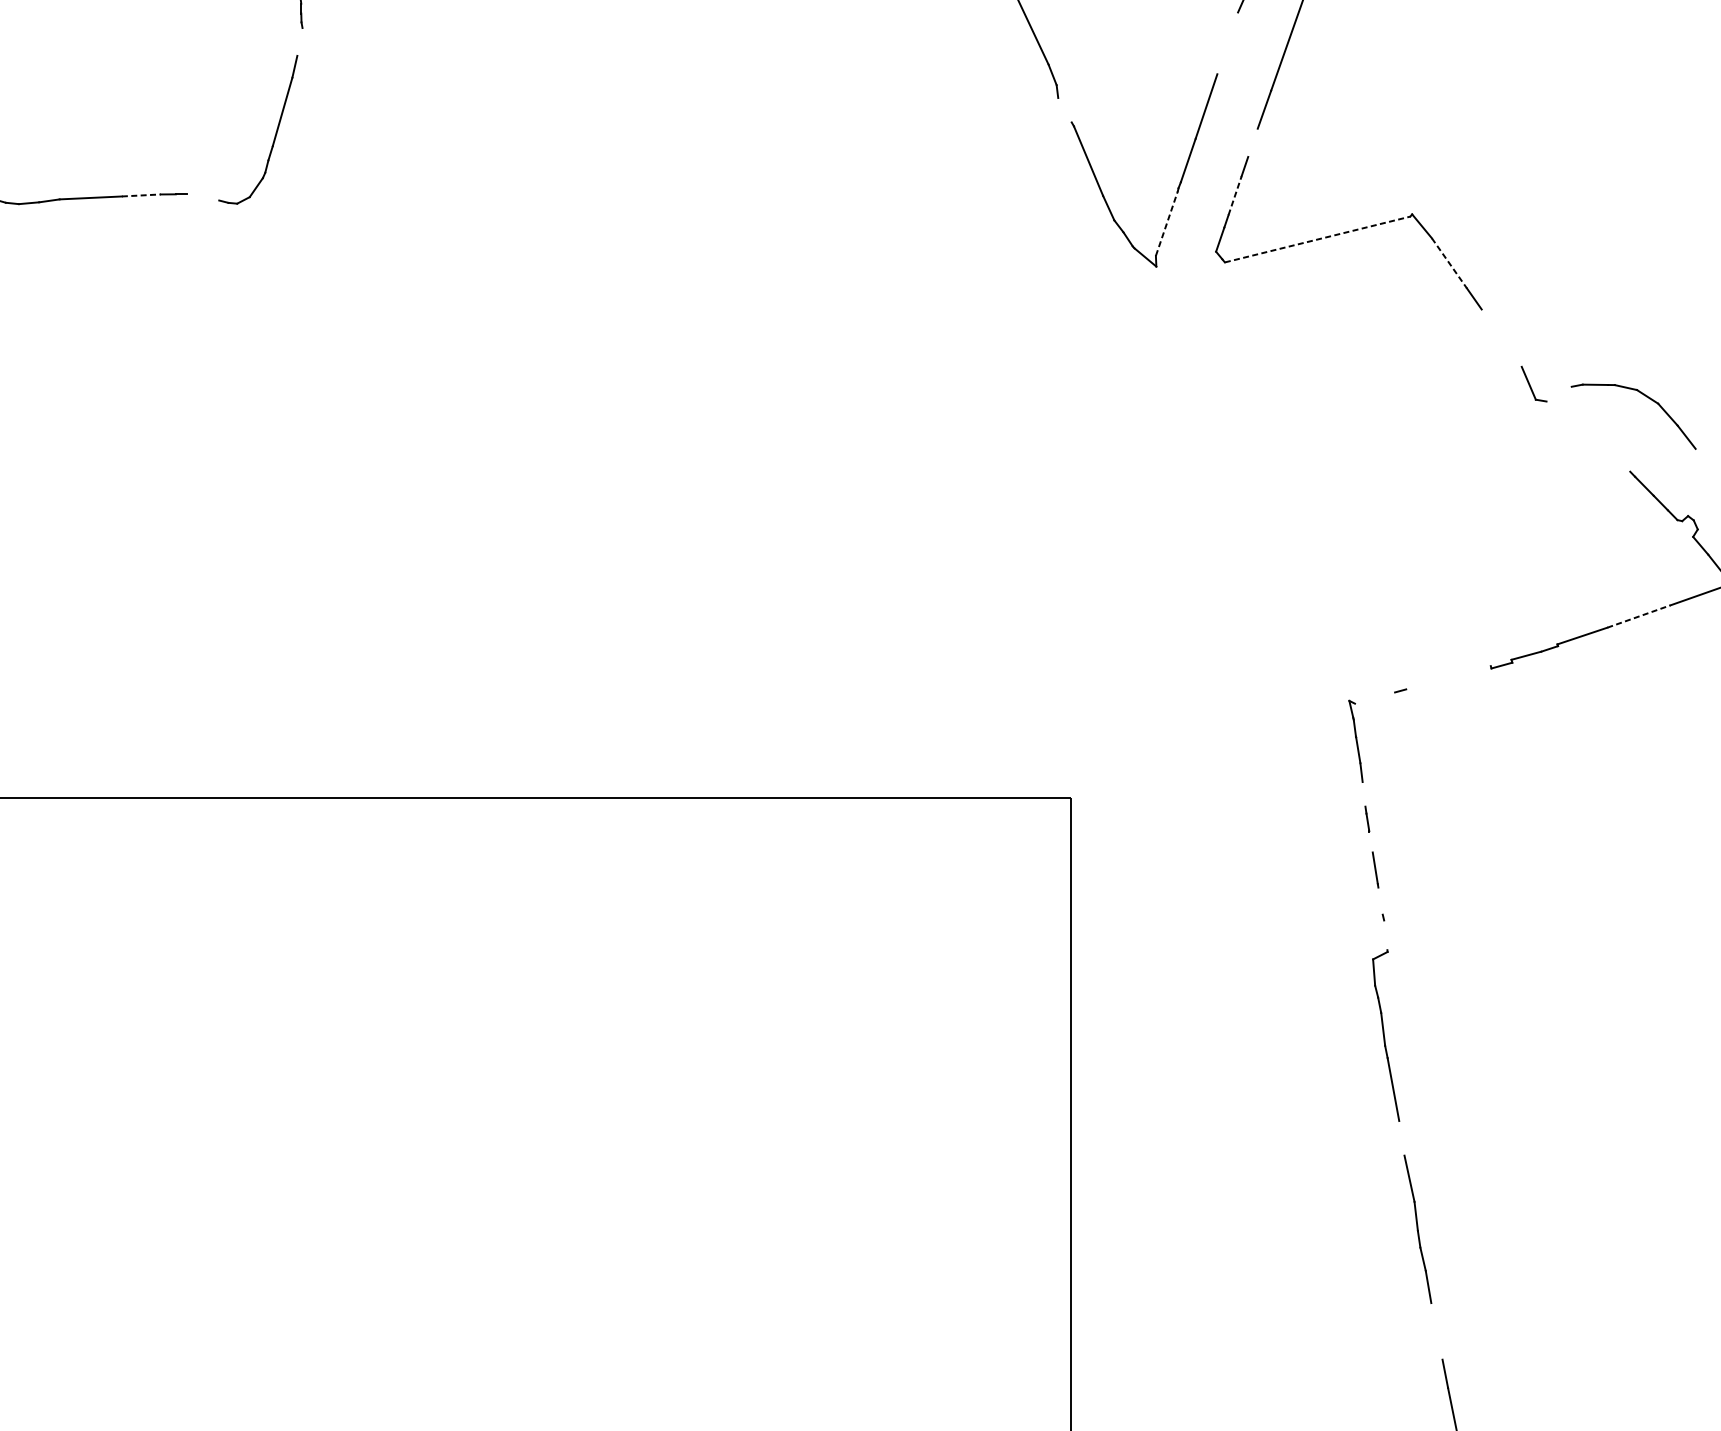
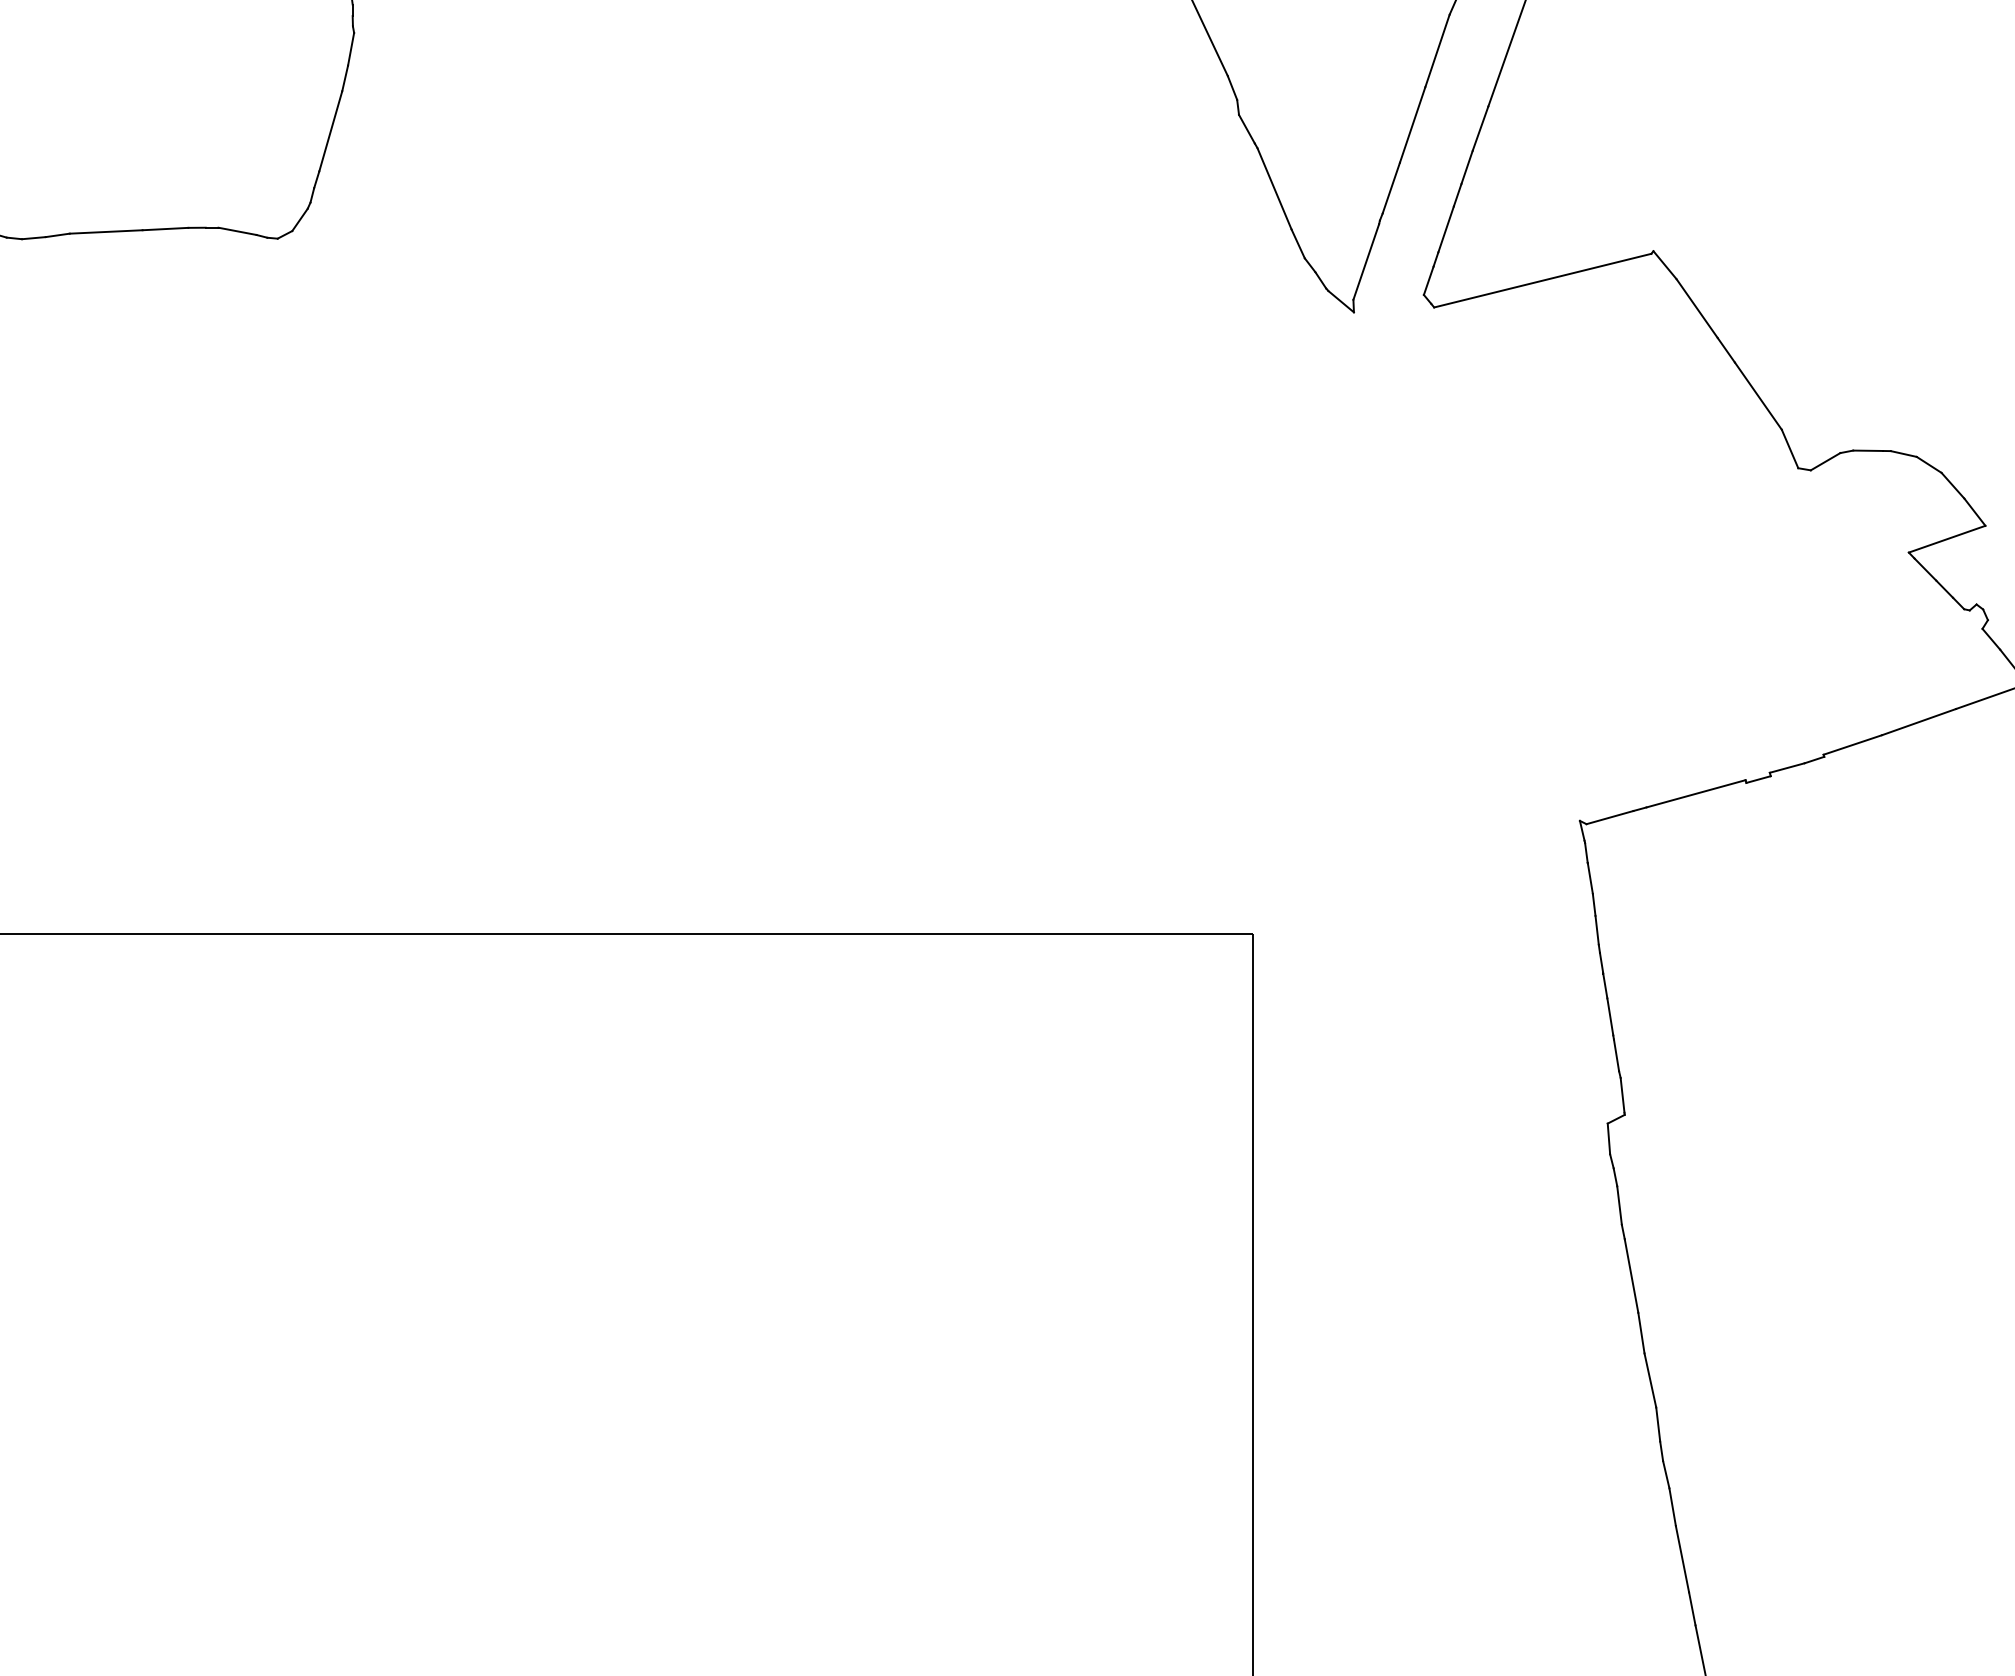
line: (300, 41) -> (351, 48), added
line: (1227, 42) -> (1437, 50), added
line: (1064, 109) -> (1246, 128), added
line: (1252, 142) -> (1466, 167), added
line: (1235, 194) -> (1446, 228), dashed -> solid
line: (141, 195) -> (165, 229), dashed -> solid
line: (202, 196) -> (237, 230), added
line: (1167, 224) -> (1366, 262), dashed -> solid
line: (1317, 239) -> (1542, 280), dashed -> solid
line: (1449, 263) -> (1697, 308), dashed -> solid
line: (1501, 337) -> (1757, 395), added
line: (1559, 393) -> (1825, 461), added
line: (1662, 459) -> (1946, 538), added
line: (1639, 616) -> (1919, 721), dashed -> solid
line: (1448, 677) -> (1695, 793), added
line: (1374, 697) -> (1609, 817), added
line: (1363, 793) -> (1596, 929), added
line: (1371, 841) -> (1605, 985), added
line: (1380, 901) -> (1616, 1055), added
line: (1385, 934) -> (1622, 1094), added
line: (1401, 1137) -> (1641, 1332), added
line: (1436, 1331) -> (1682, 1559), added

